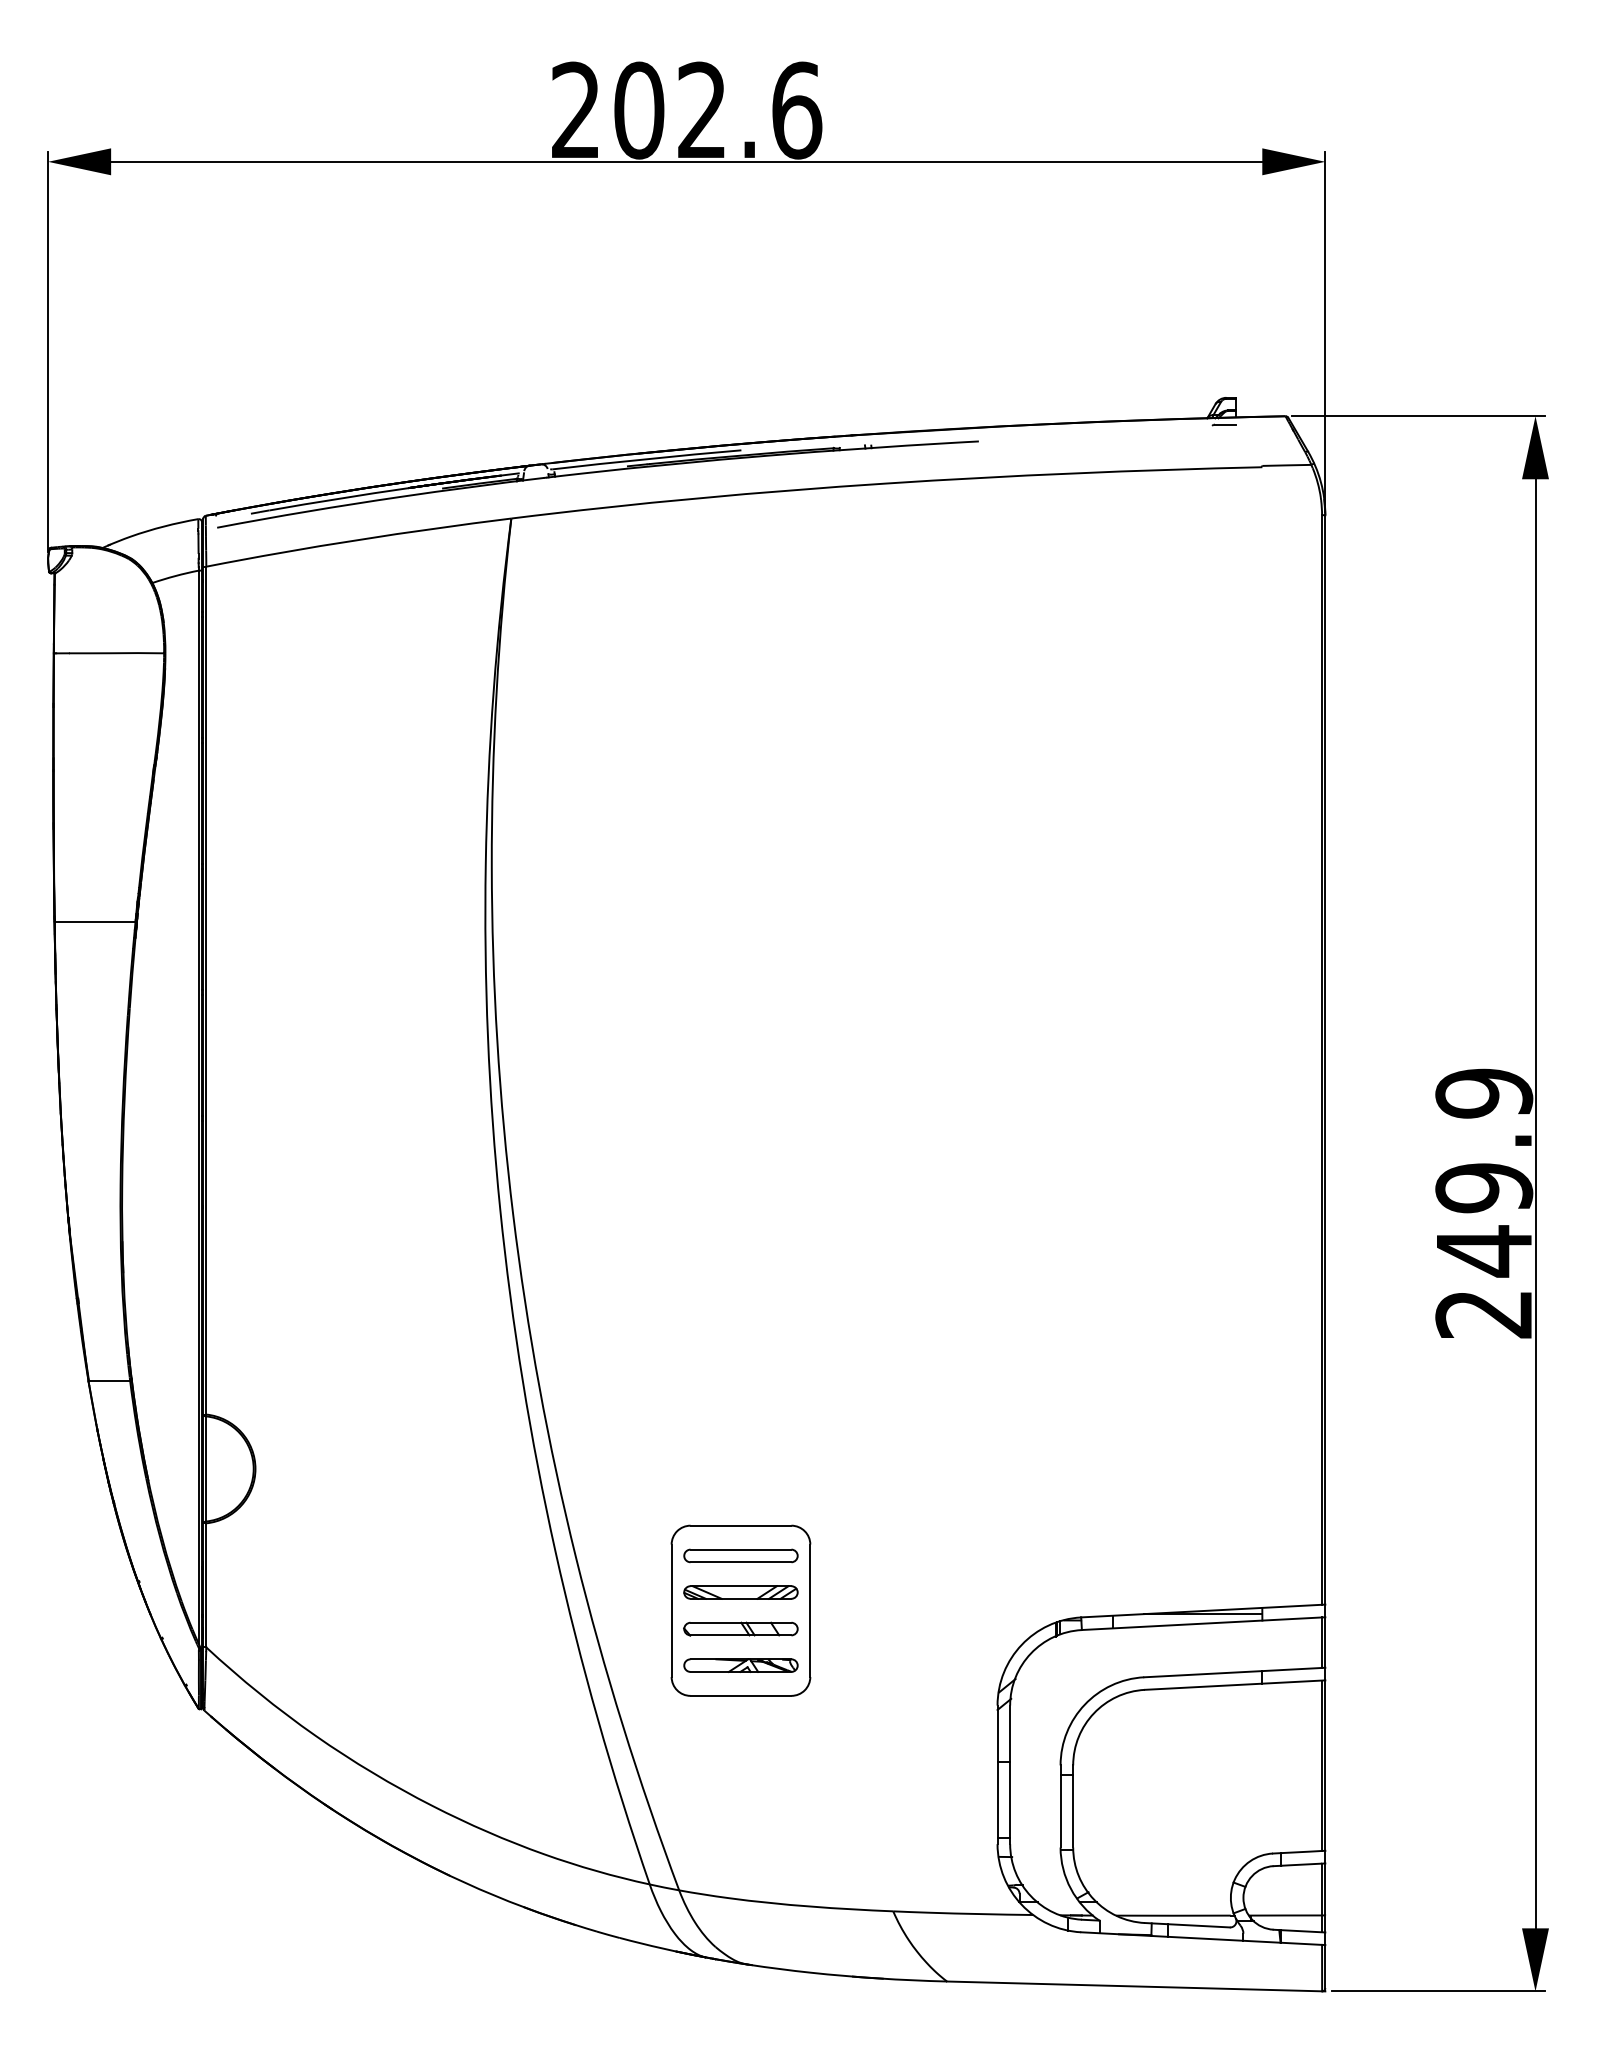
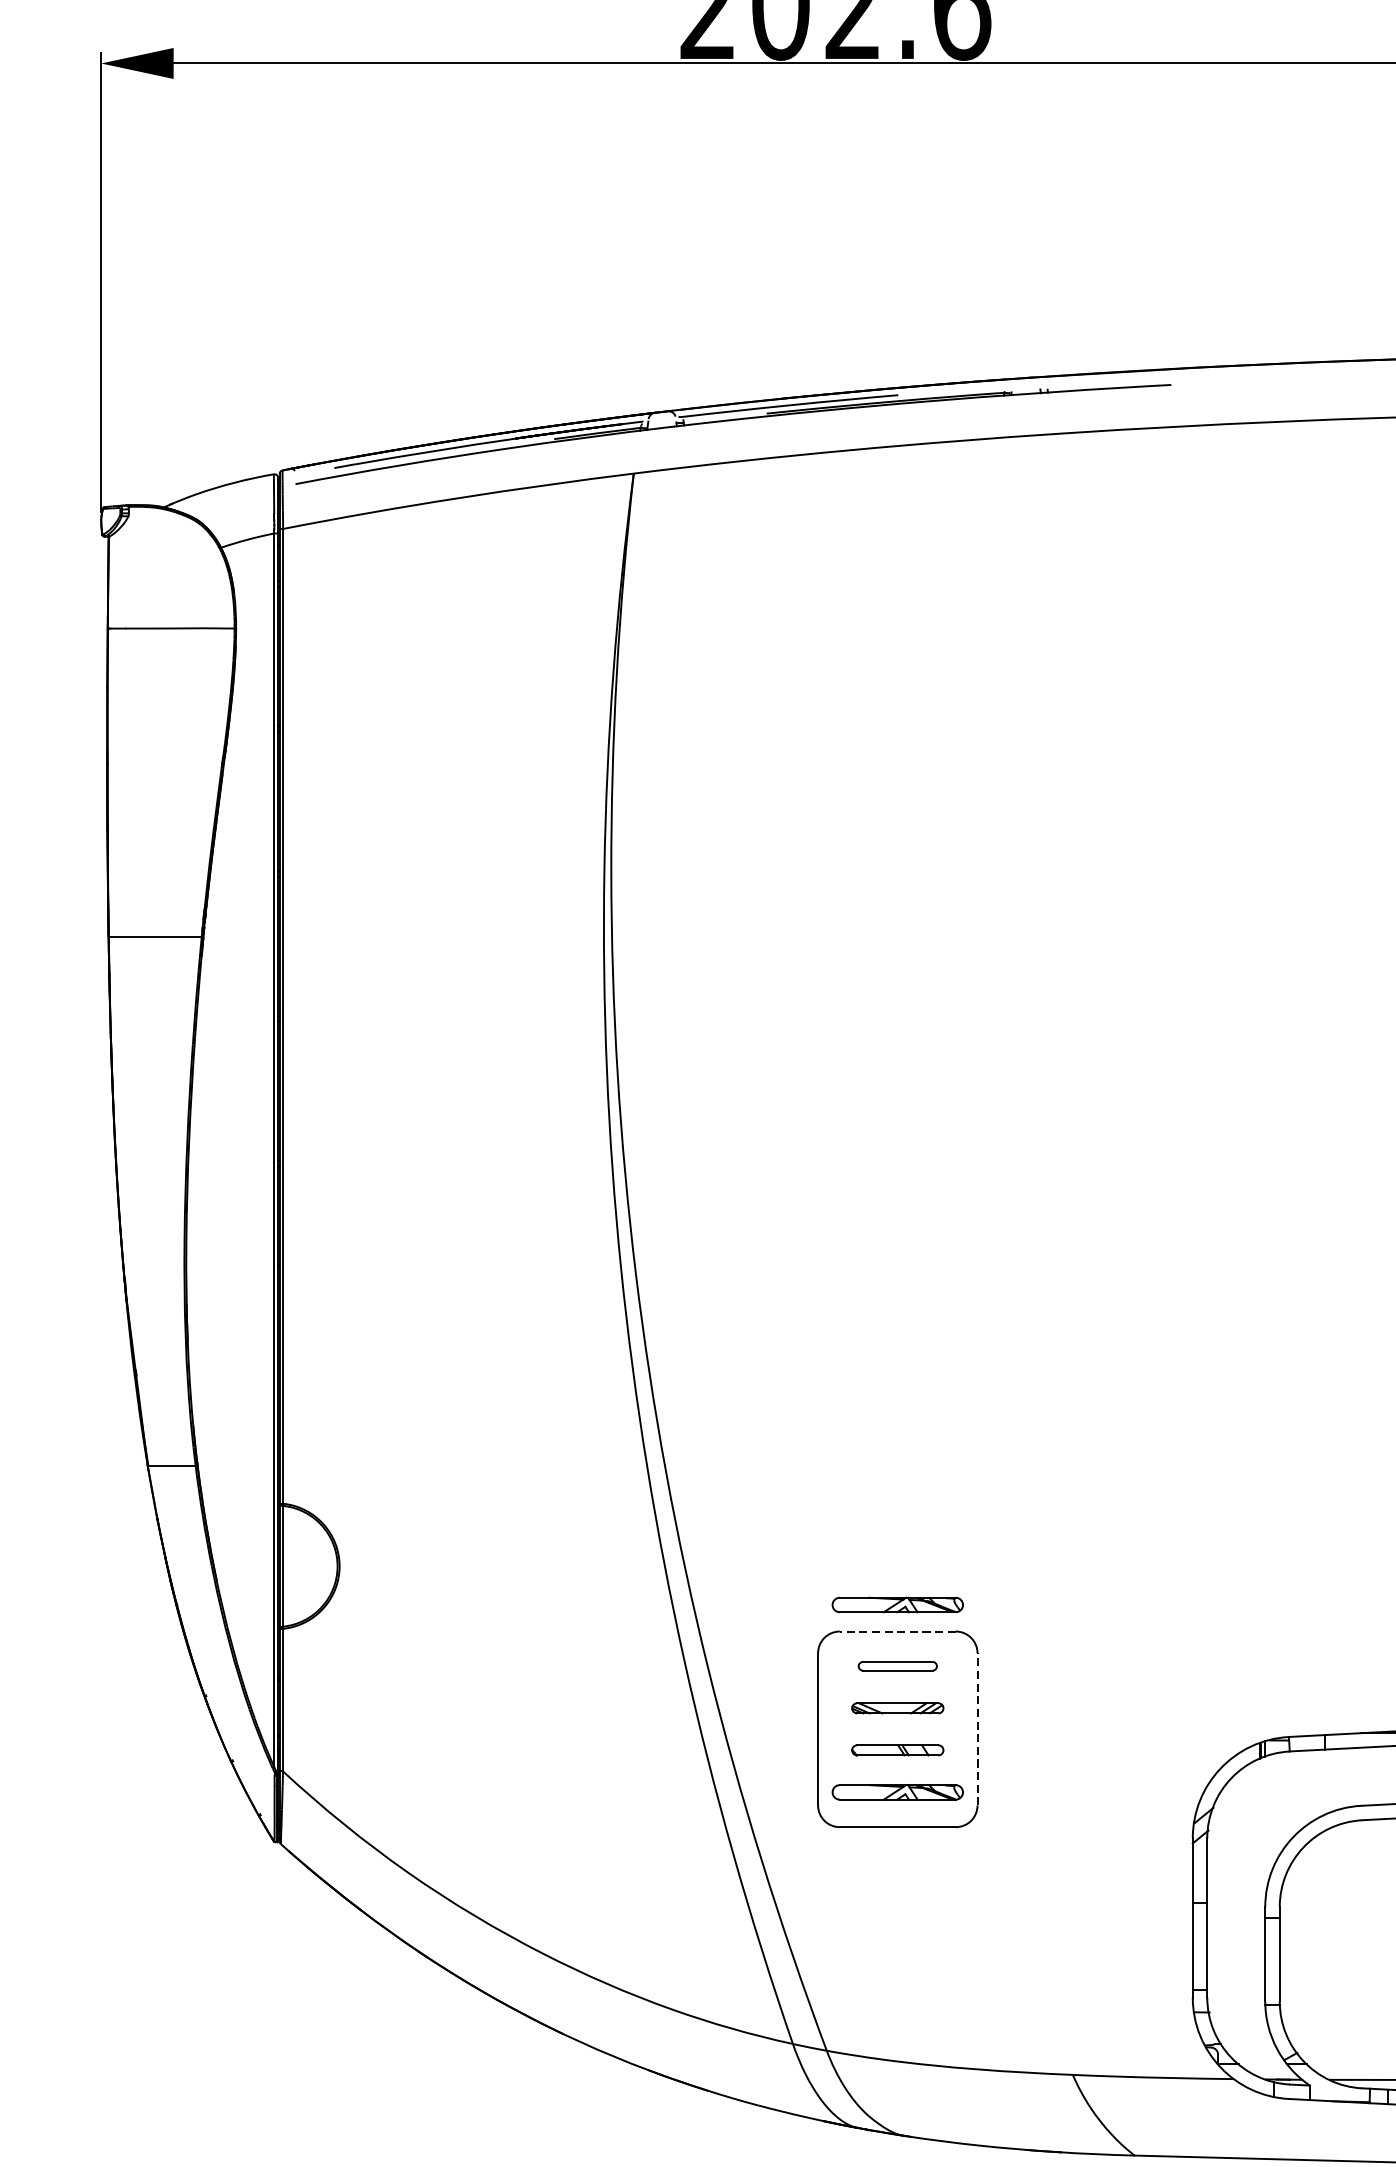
part: (740, 1502) -> (897, 1604), added
line: (740, 1525) -> (897, 1631), solid -> dashed
part: (740, 1555) -> (897, 1665), size x0.6
part: (740, 1592) -> (897, 1708), size x0.7
line: (810, 1610) -> (977, 1729), solid -> dashed
part: (740, 1628) -> (897, 1749), size x0.7

